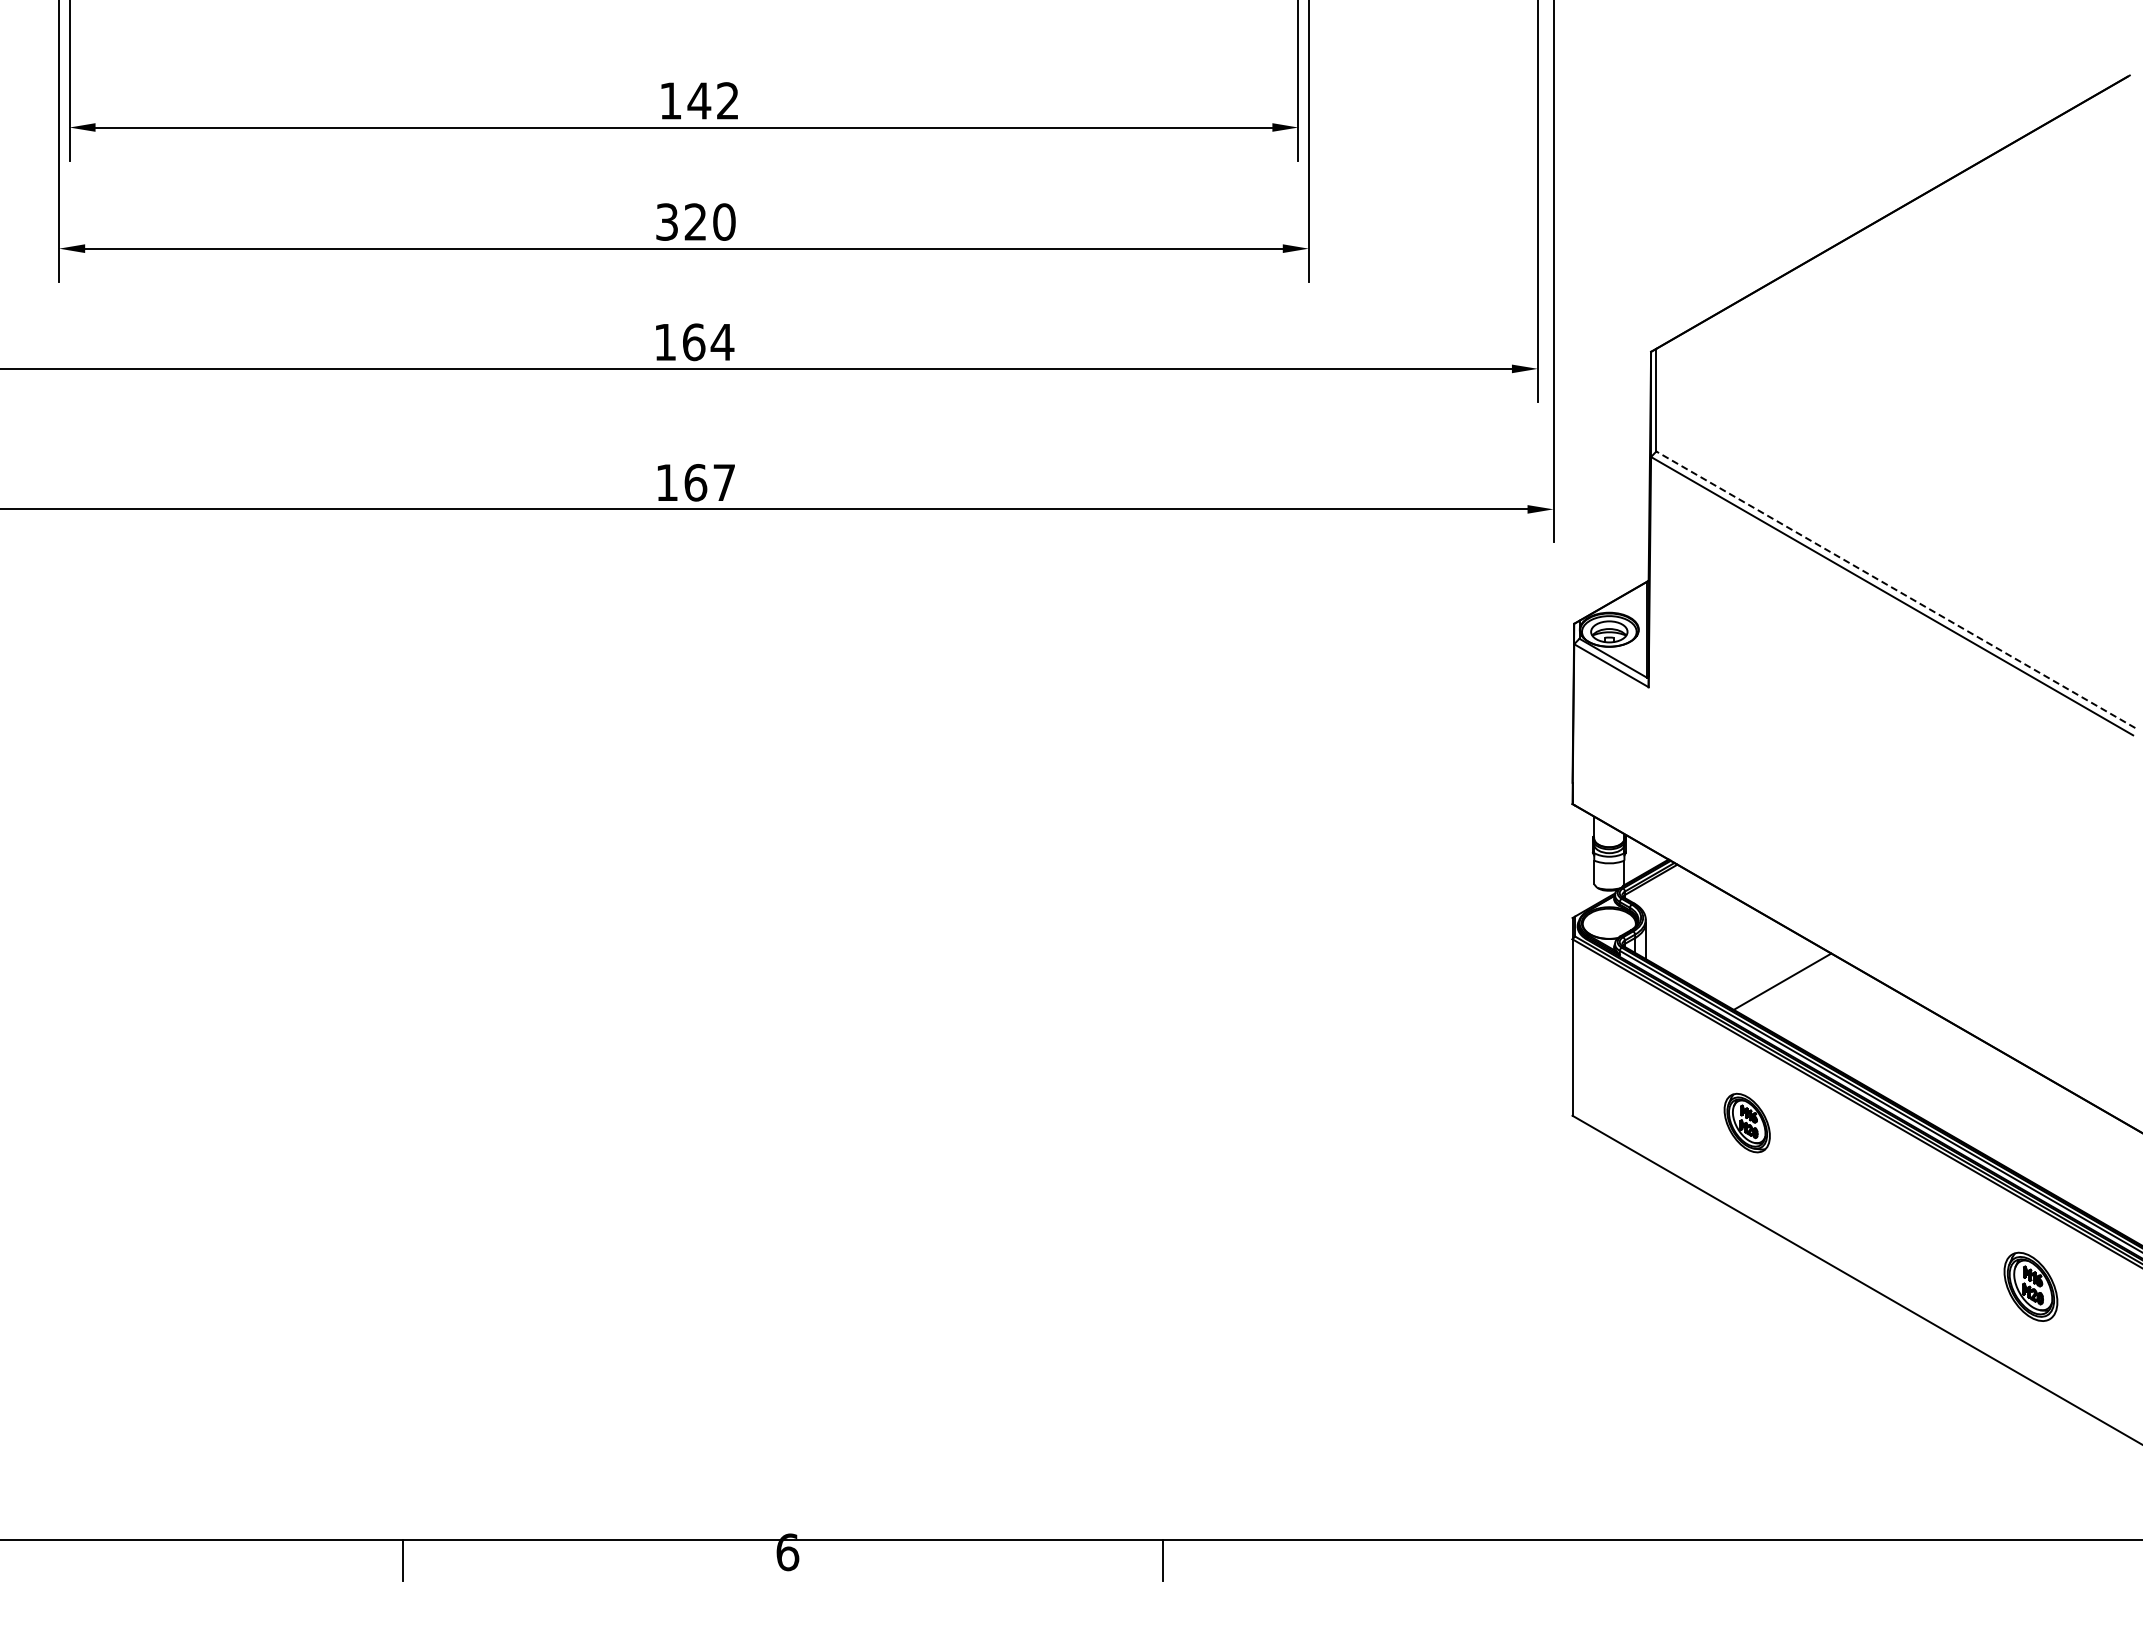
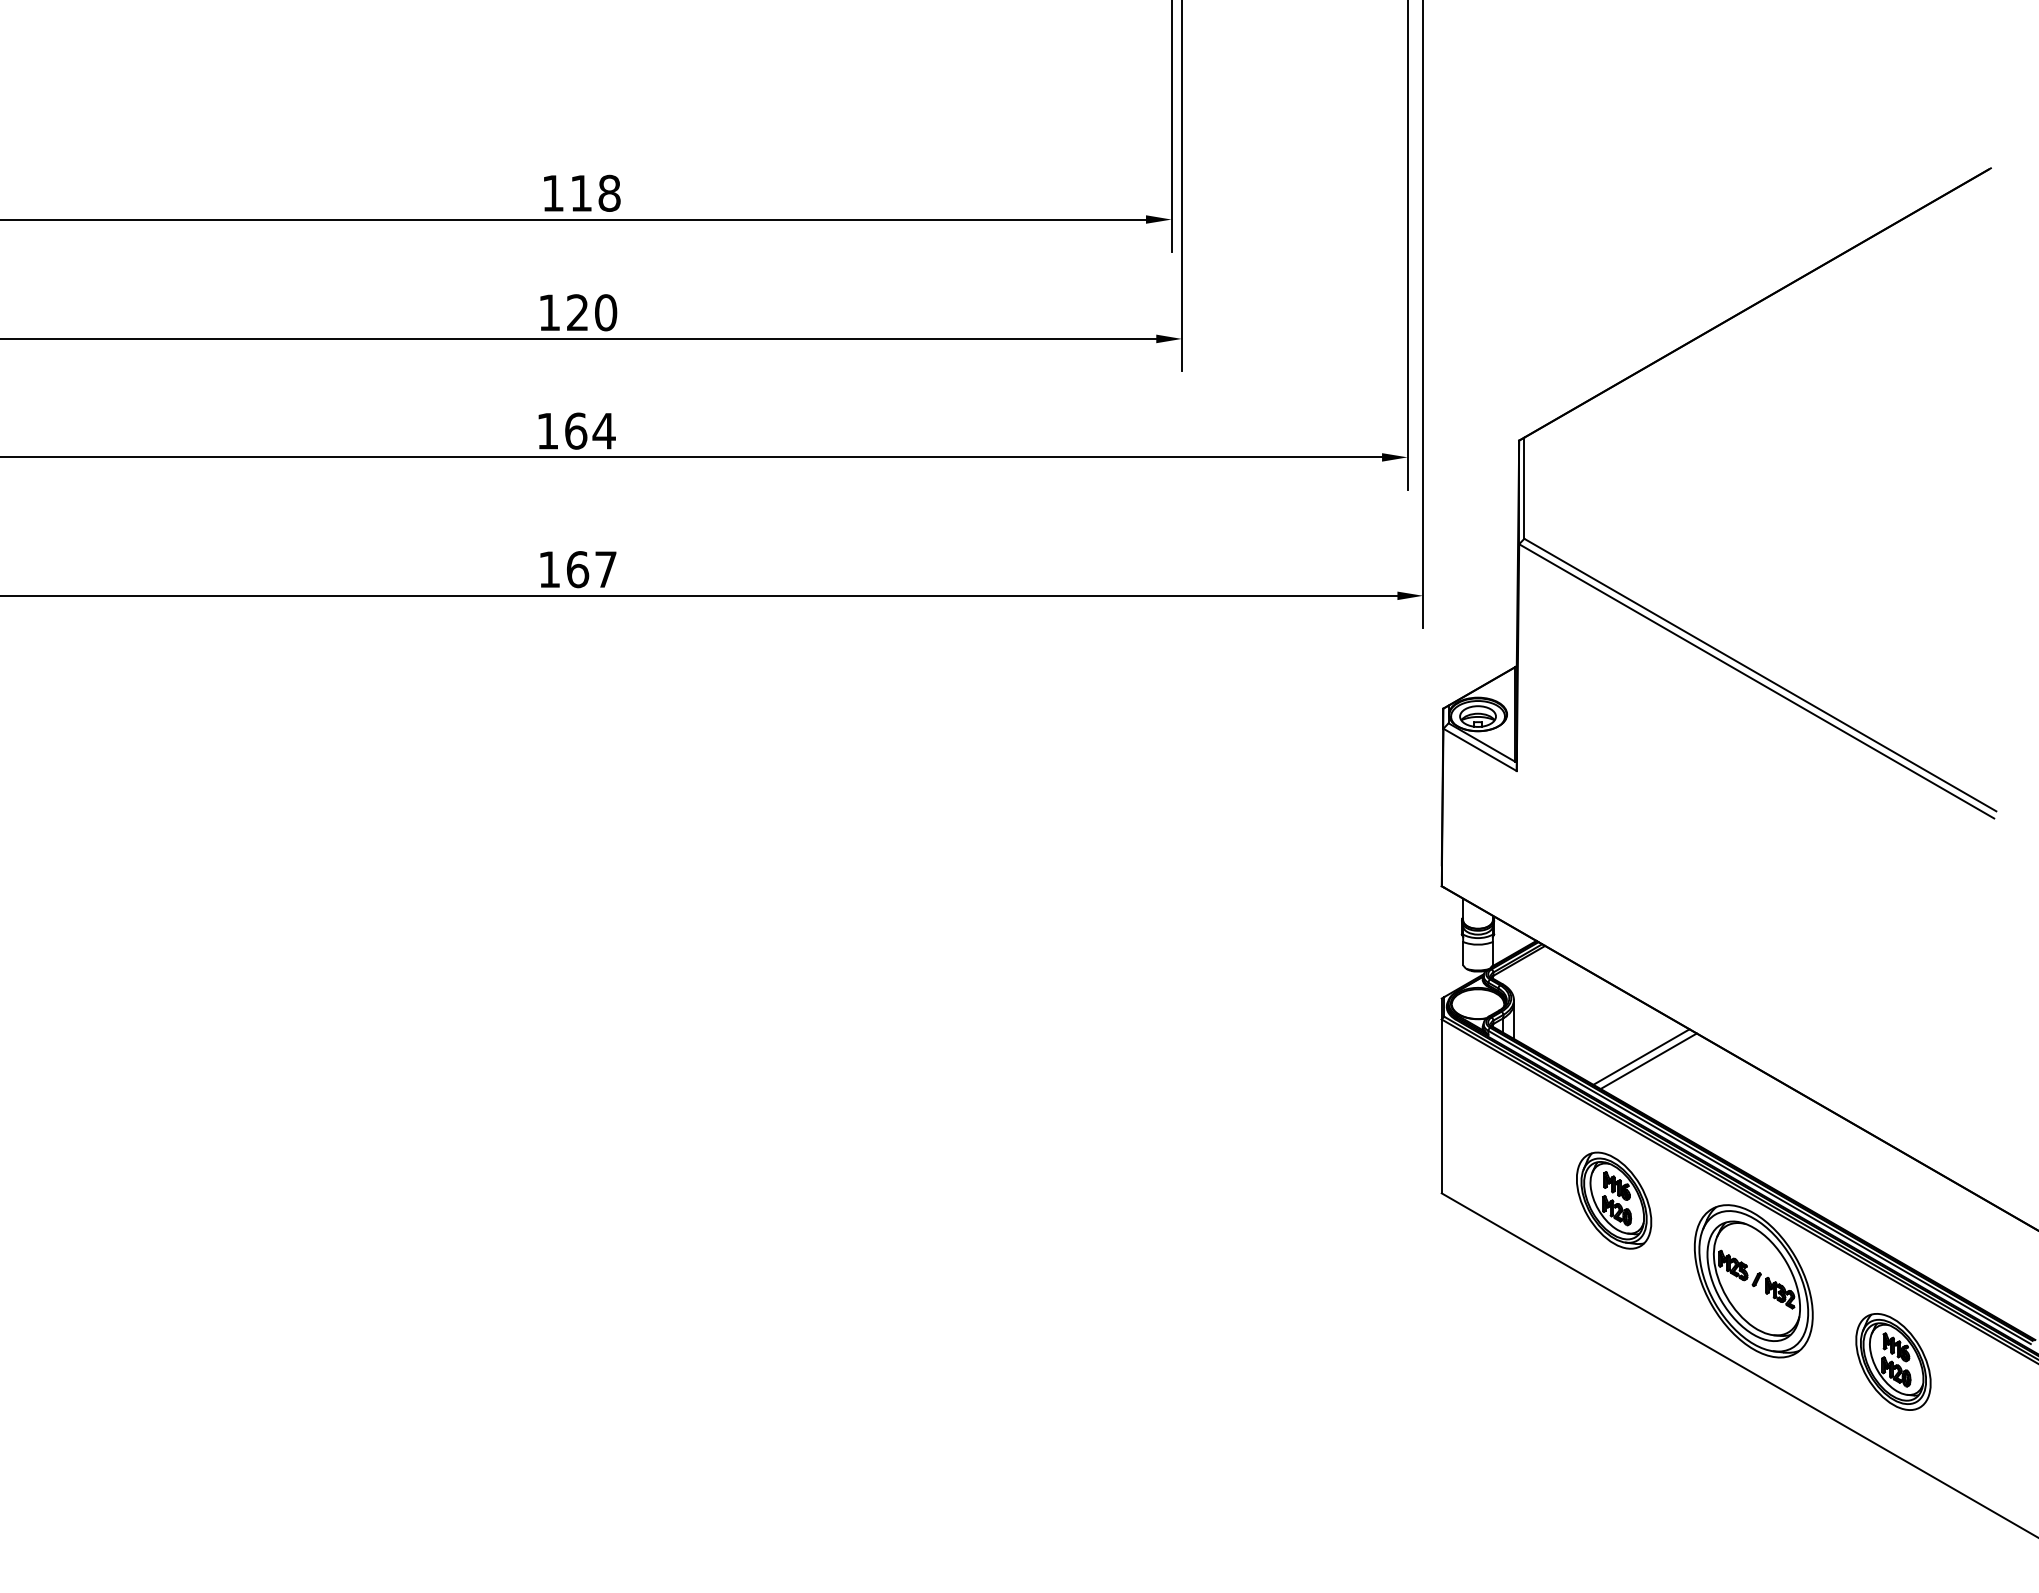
text: (713, 100) -> (595, 192), 142 -> 118
text: (666, 221) -> (548, 312), 320 -> 120
line: (1895, 589) -> (1760, 674), dashed -> solid
line: (1775, 977) -> (1641, 1057), added
part: (1746, 1122) -> (1613, 1200), size x1.67
part: (1888, 1204) -> (1753, 1280), added
part: (2030, 1286) -> (1893, 1361), size x1.43

